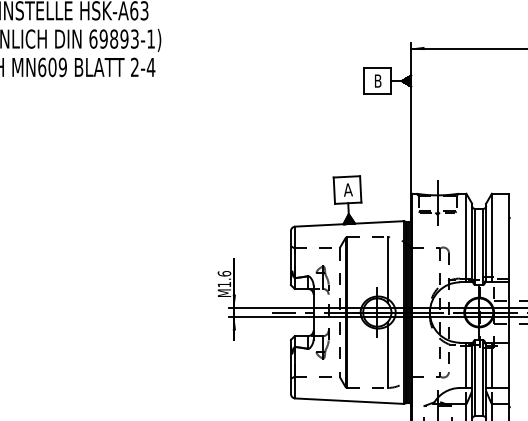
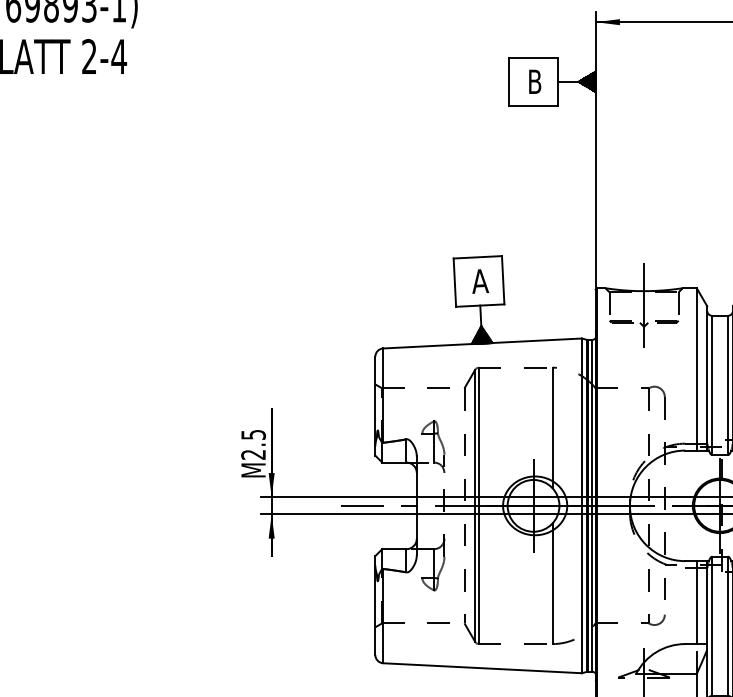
text: (224, 279) -> (253, 445), M1.6 -> M2.5

